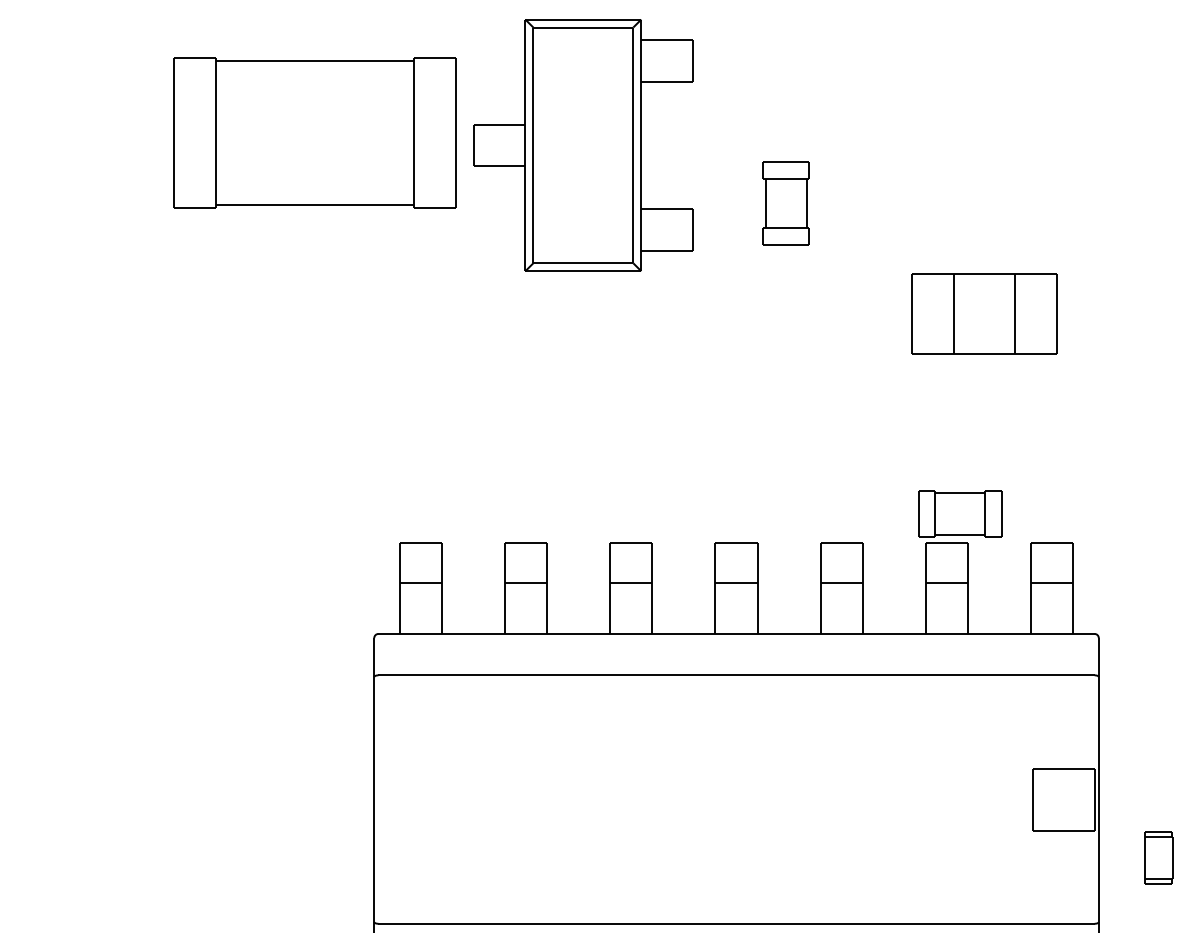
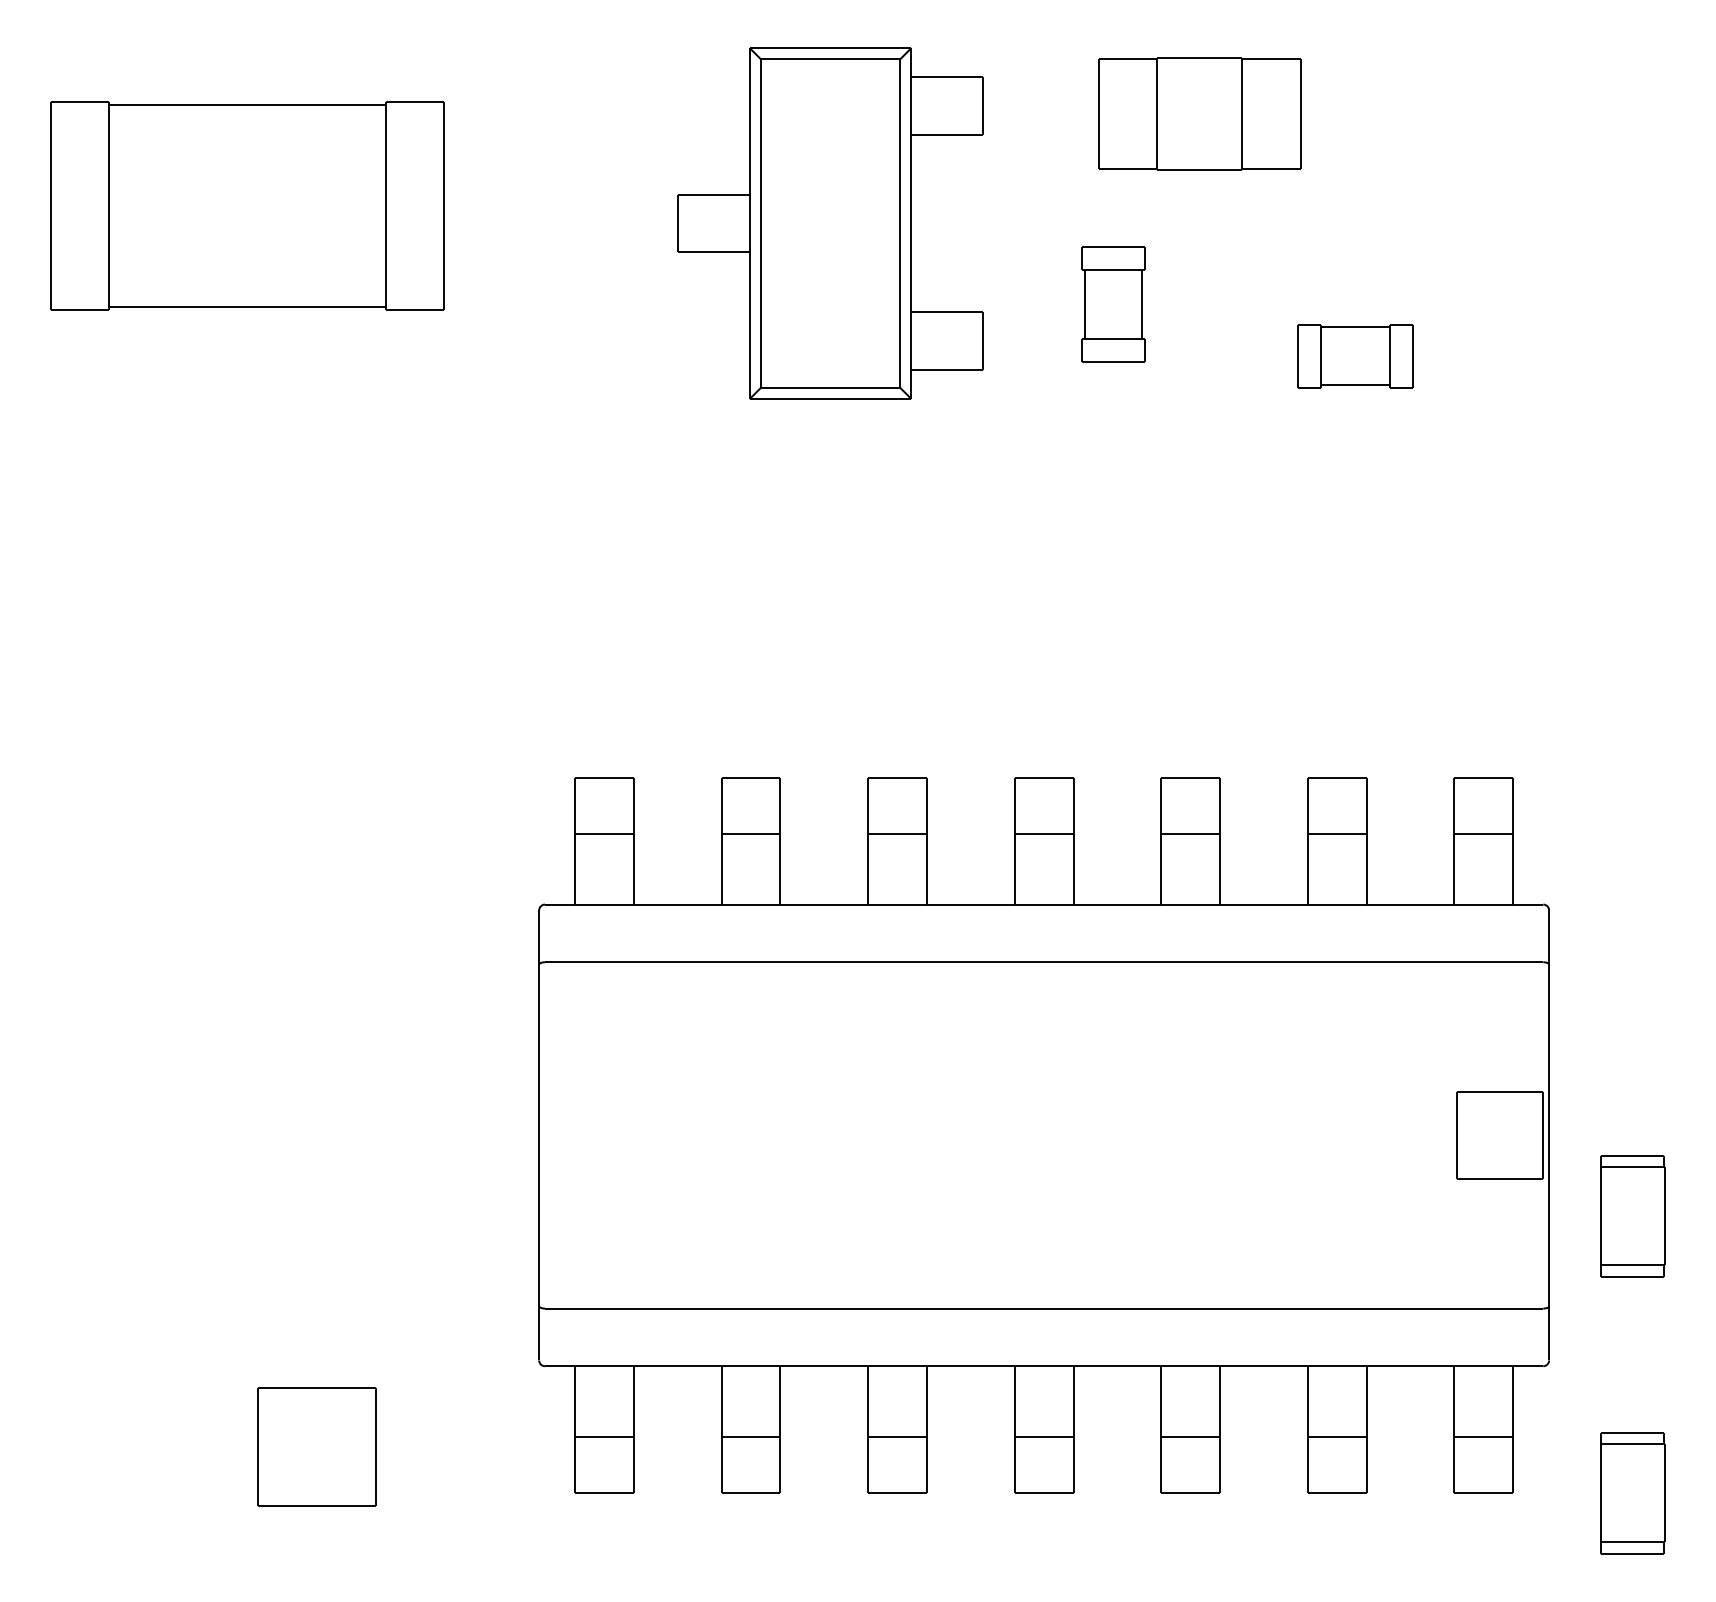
part: (314, 132) -> (247, 205), moved
part: (984, 313) -> (1199, 113), moved
part: (959, 514) -> (1355, 356), moved
part: (1158, 857) -> (1632, 1216), size x1.67

